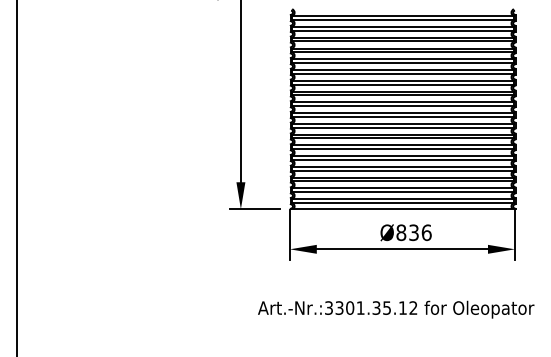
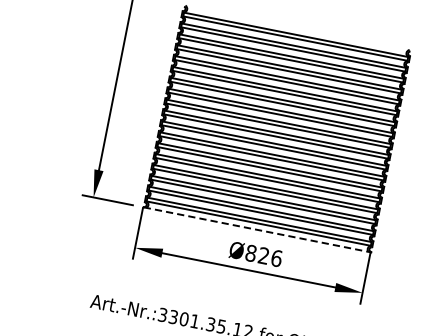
line: (403, 209) -> (257, 230), solid -> dashed
text: (413, 232) -> (263, 255), Ø836 -> Ø826

